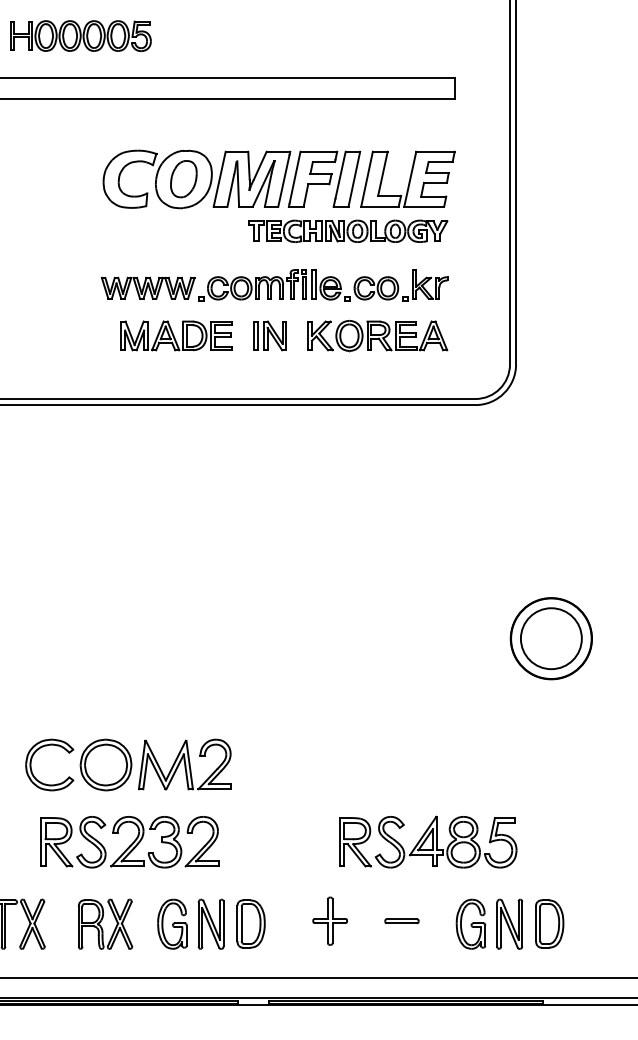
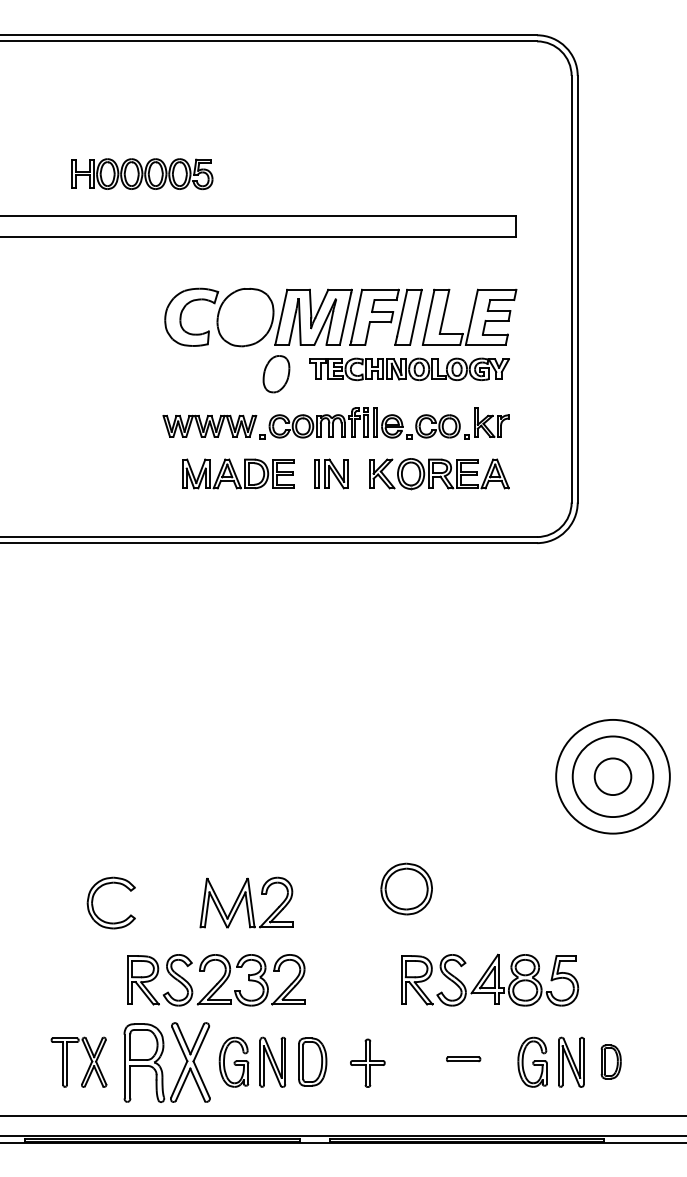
part: (183, 179) -> (276, 374), moved
circle: (550, 638) -> (612, 776), size x0.6
circle: (550, 638) -> (612, 776), size x1.4
part: (105, 764) -> (406, 888), moved
part: (129, 842) -> (216, 980), moved
part: (329, 920) -> (367, 1062), moved
part: (104, 923) -> (166, 1061), size x1.6
part: (548, 923) -> (610, 1061), size x0.7

